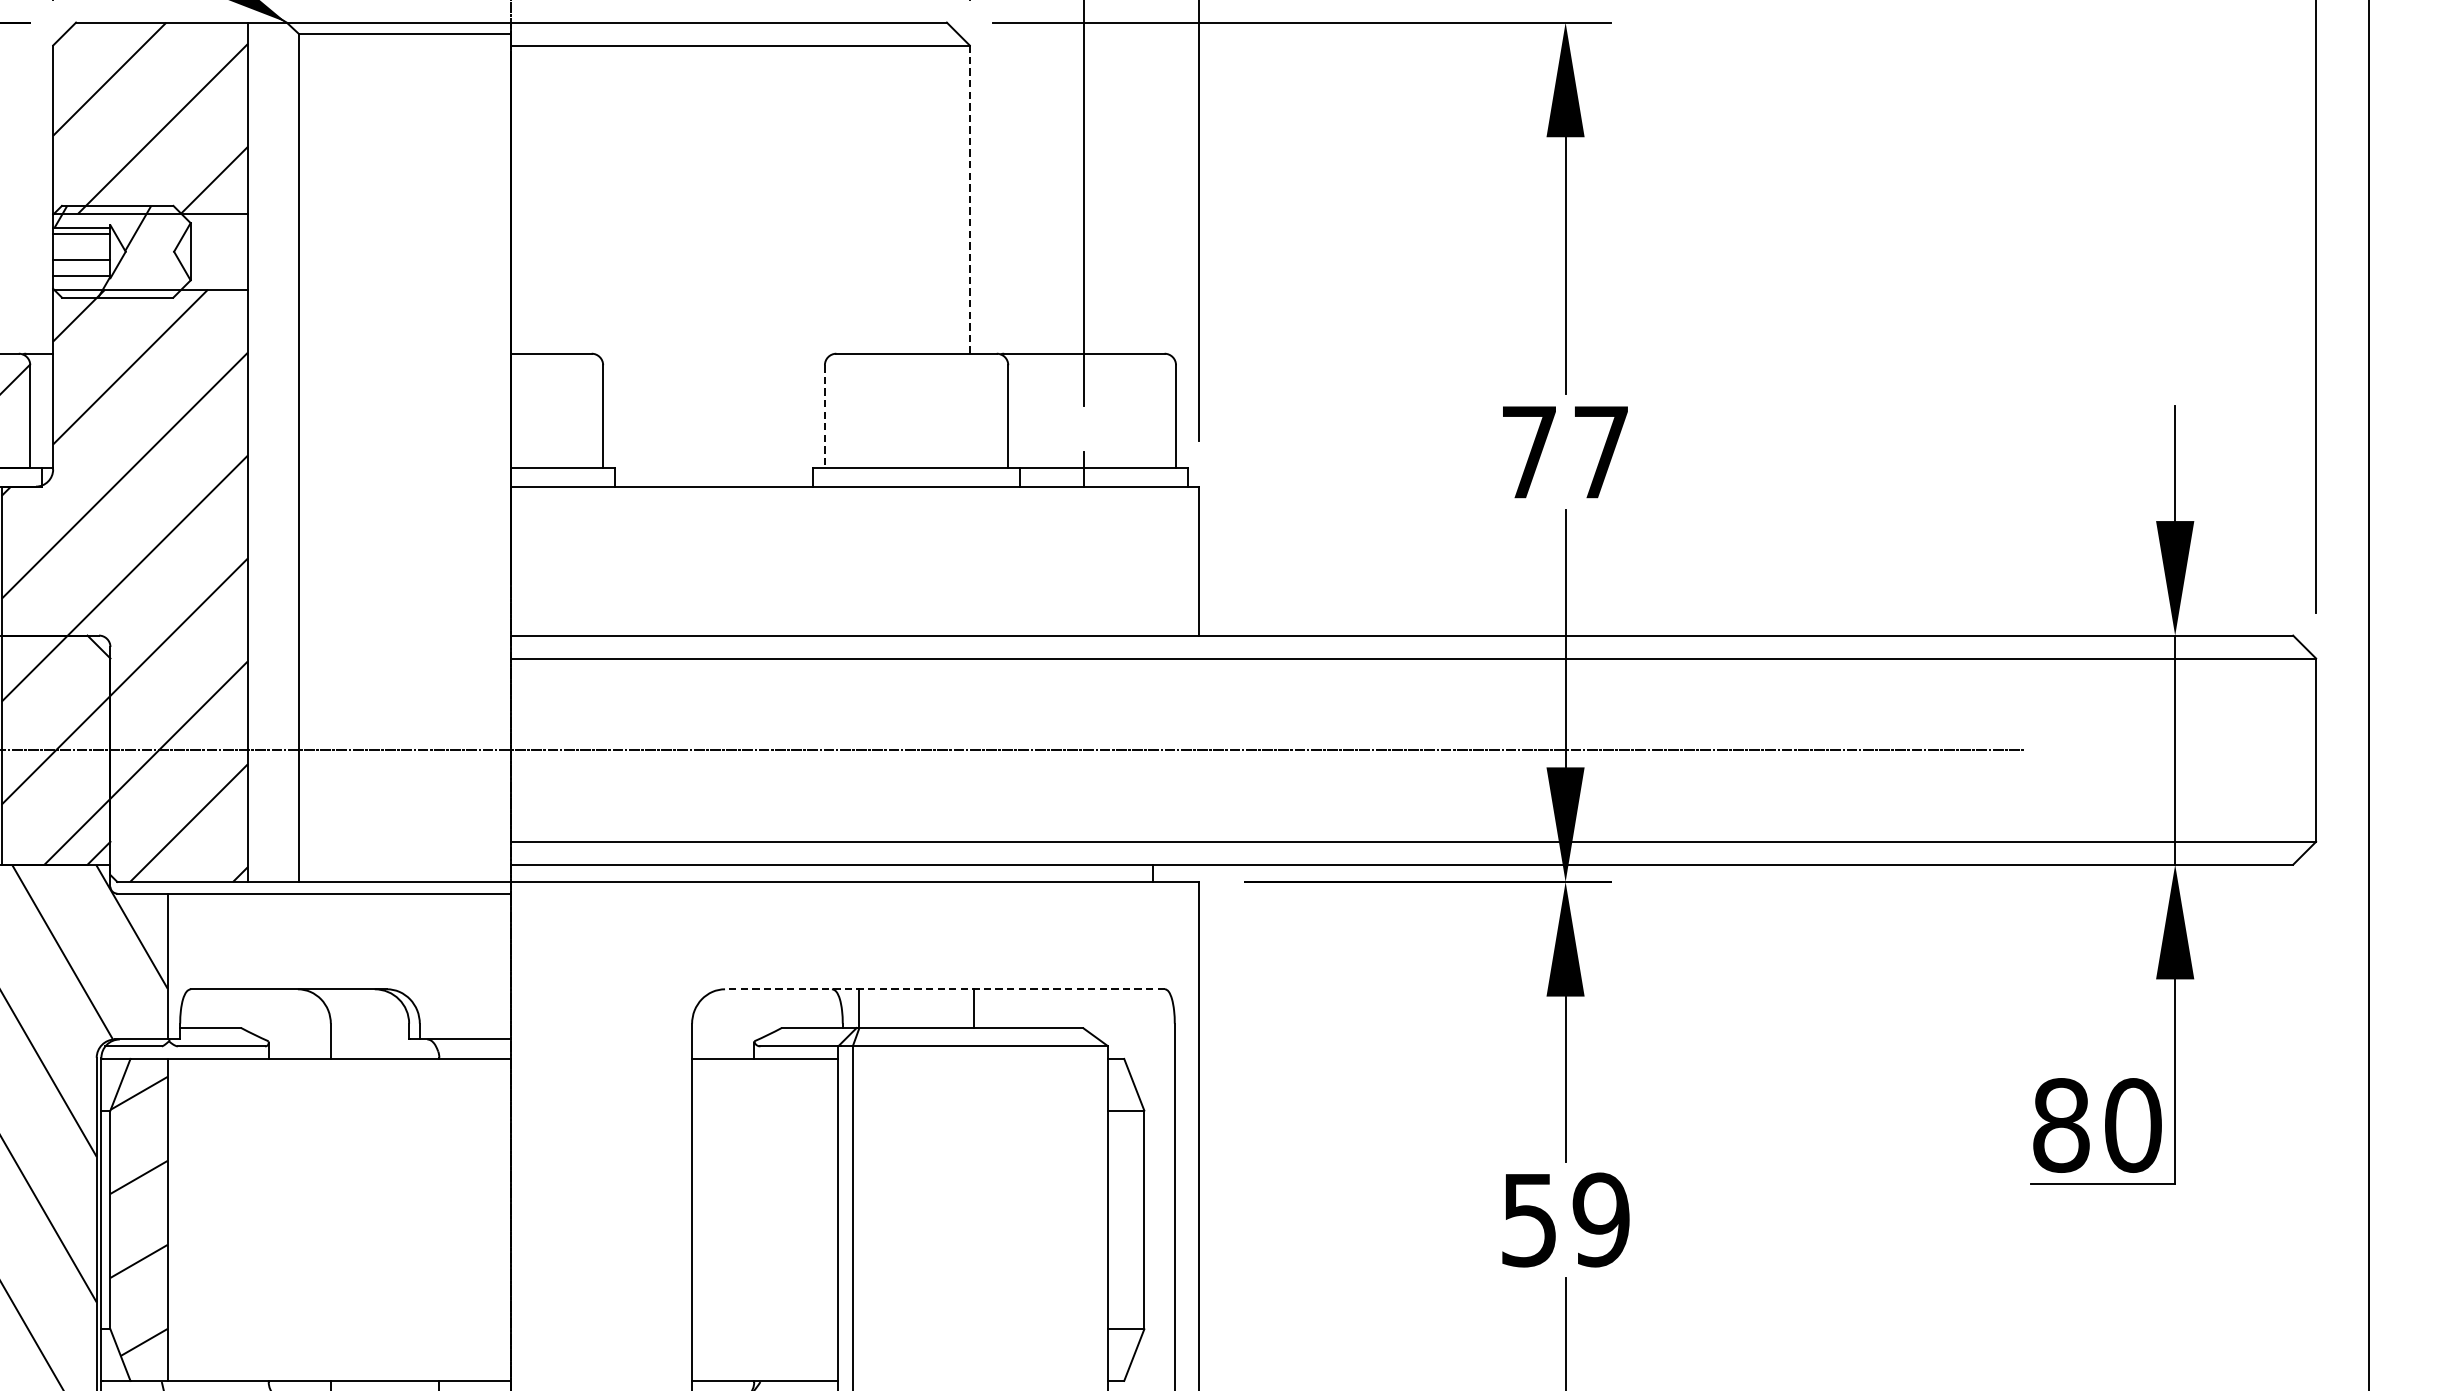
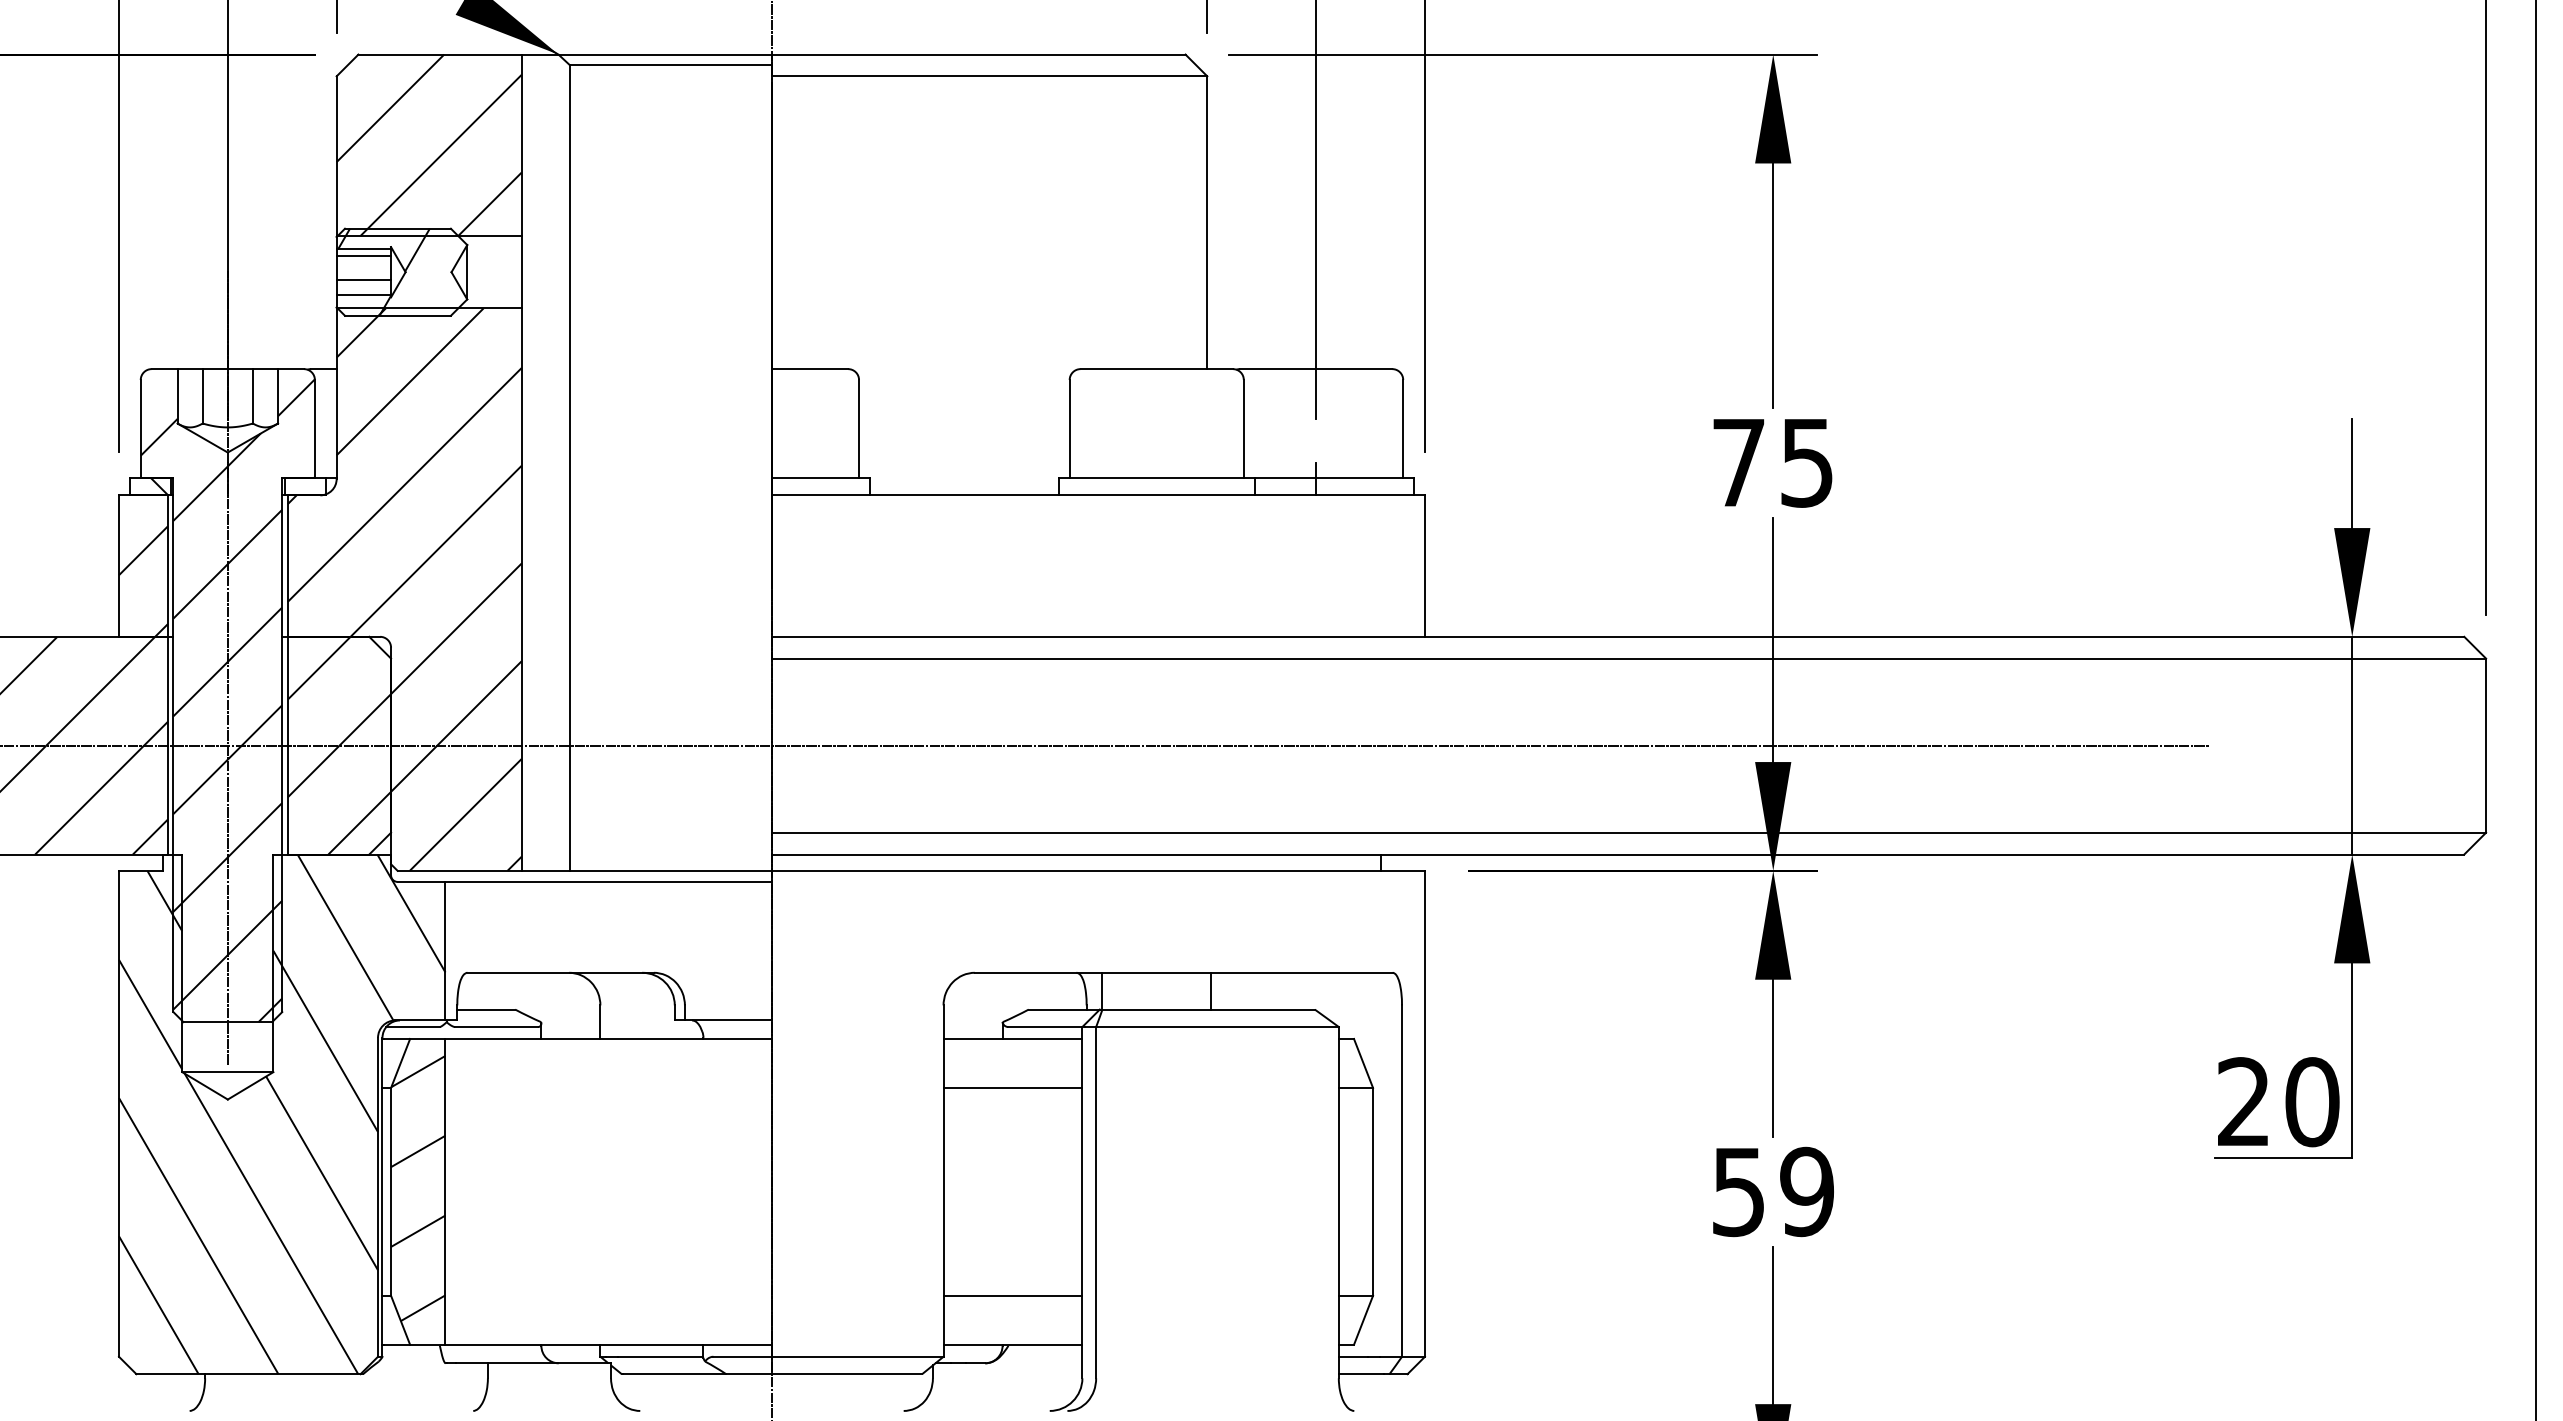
line: (969, 199) -> (1207, 222), dashed -> solid
line: (824, 416) -> (1069, 428), dashed -> solid
text: (1600, 453) -> (1806, 463), 77 -> 75
line: (944, 988) -> (1183, 972), dashed -> solid
line: (764, 1110) -> (1012, 1087), added
text: (2061, 1125) -> (2244, 1102), 80 -> 20
line: (764, 1329) -> (1012, 1295), added

